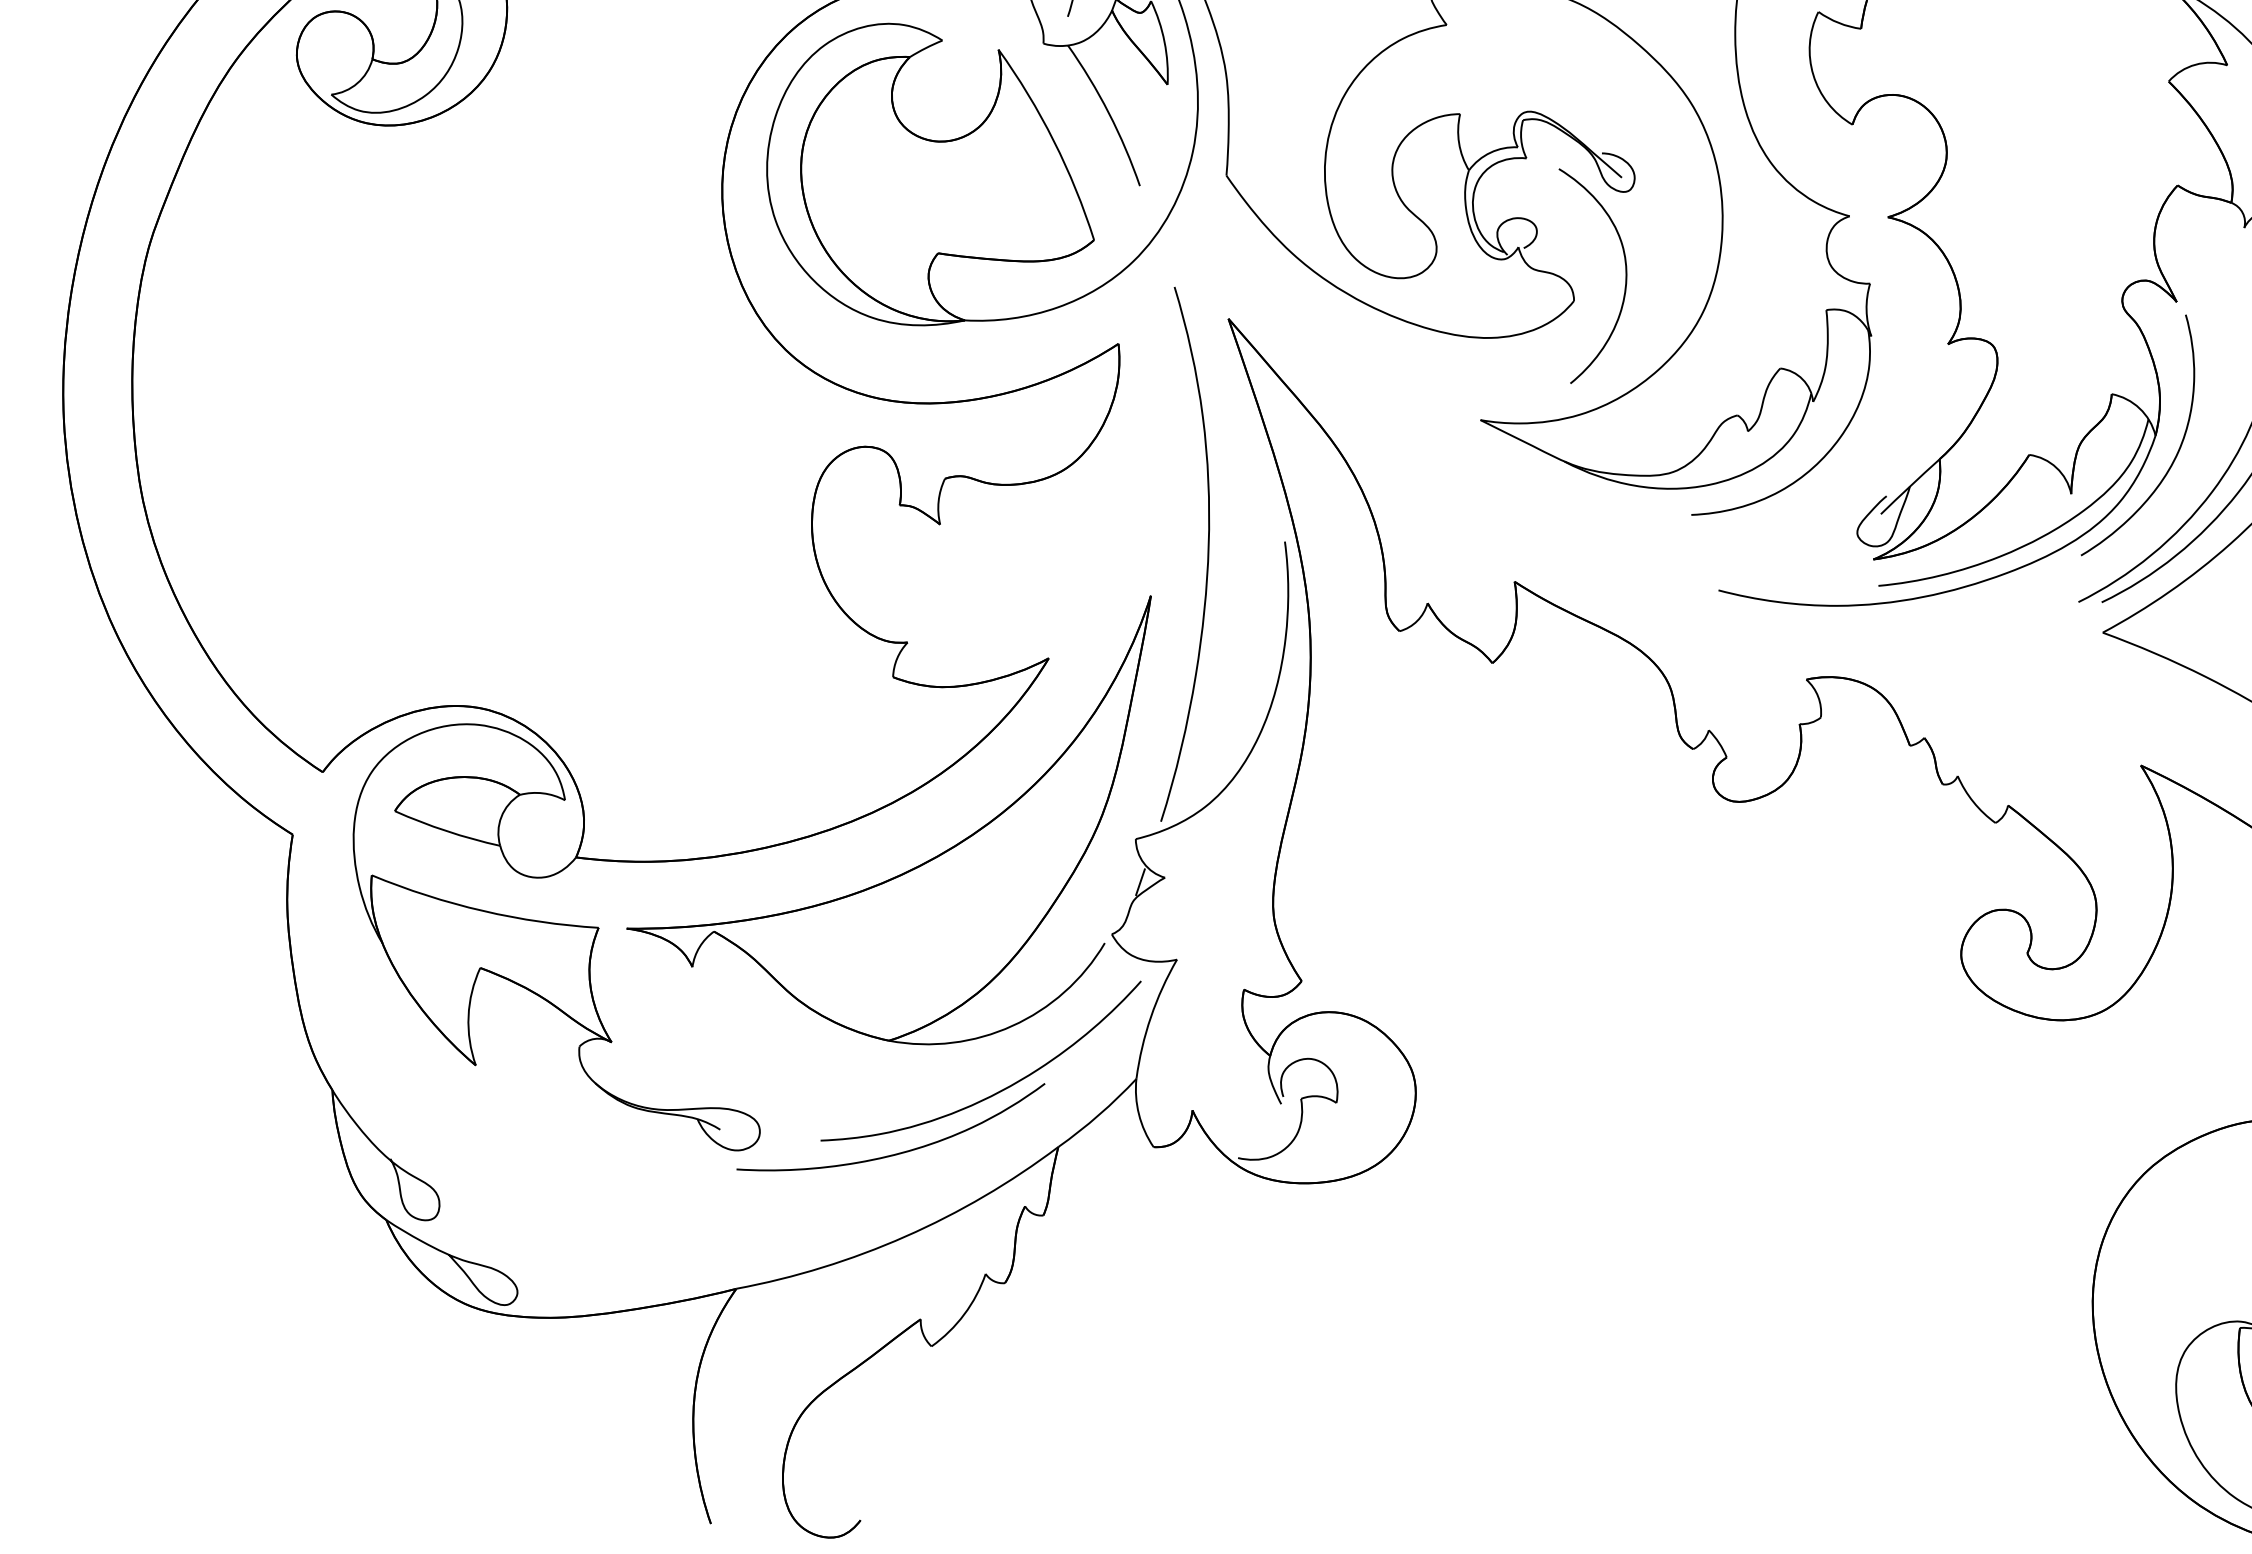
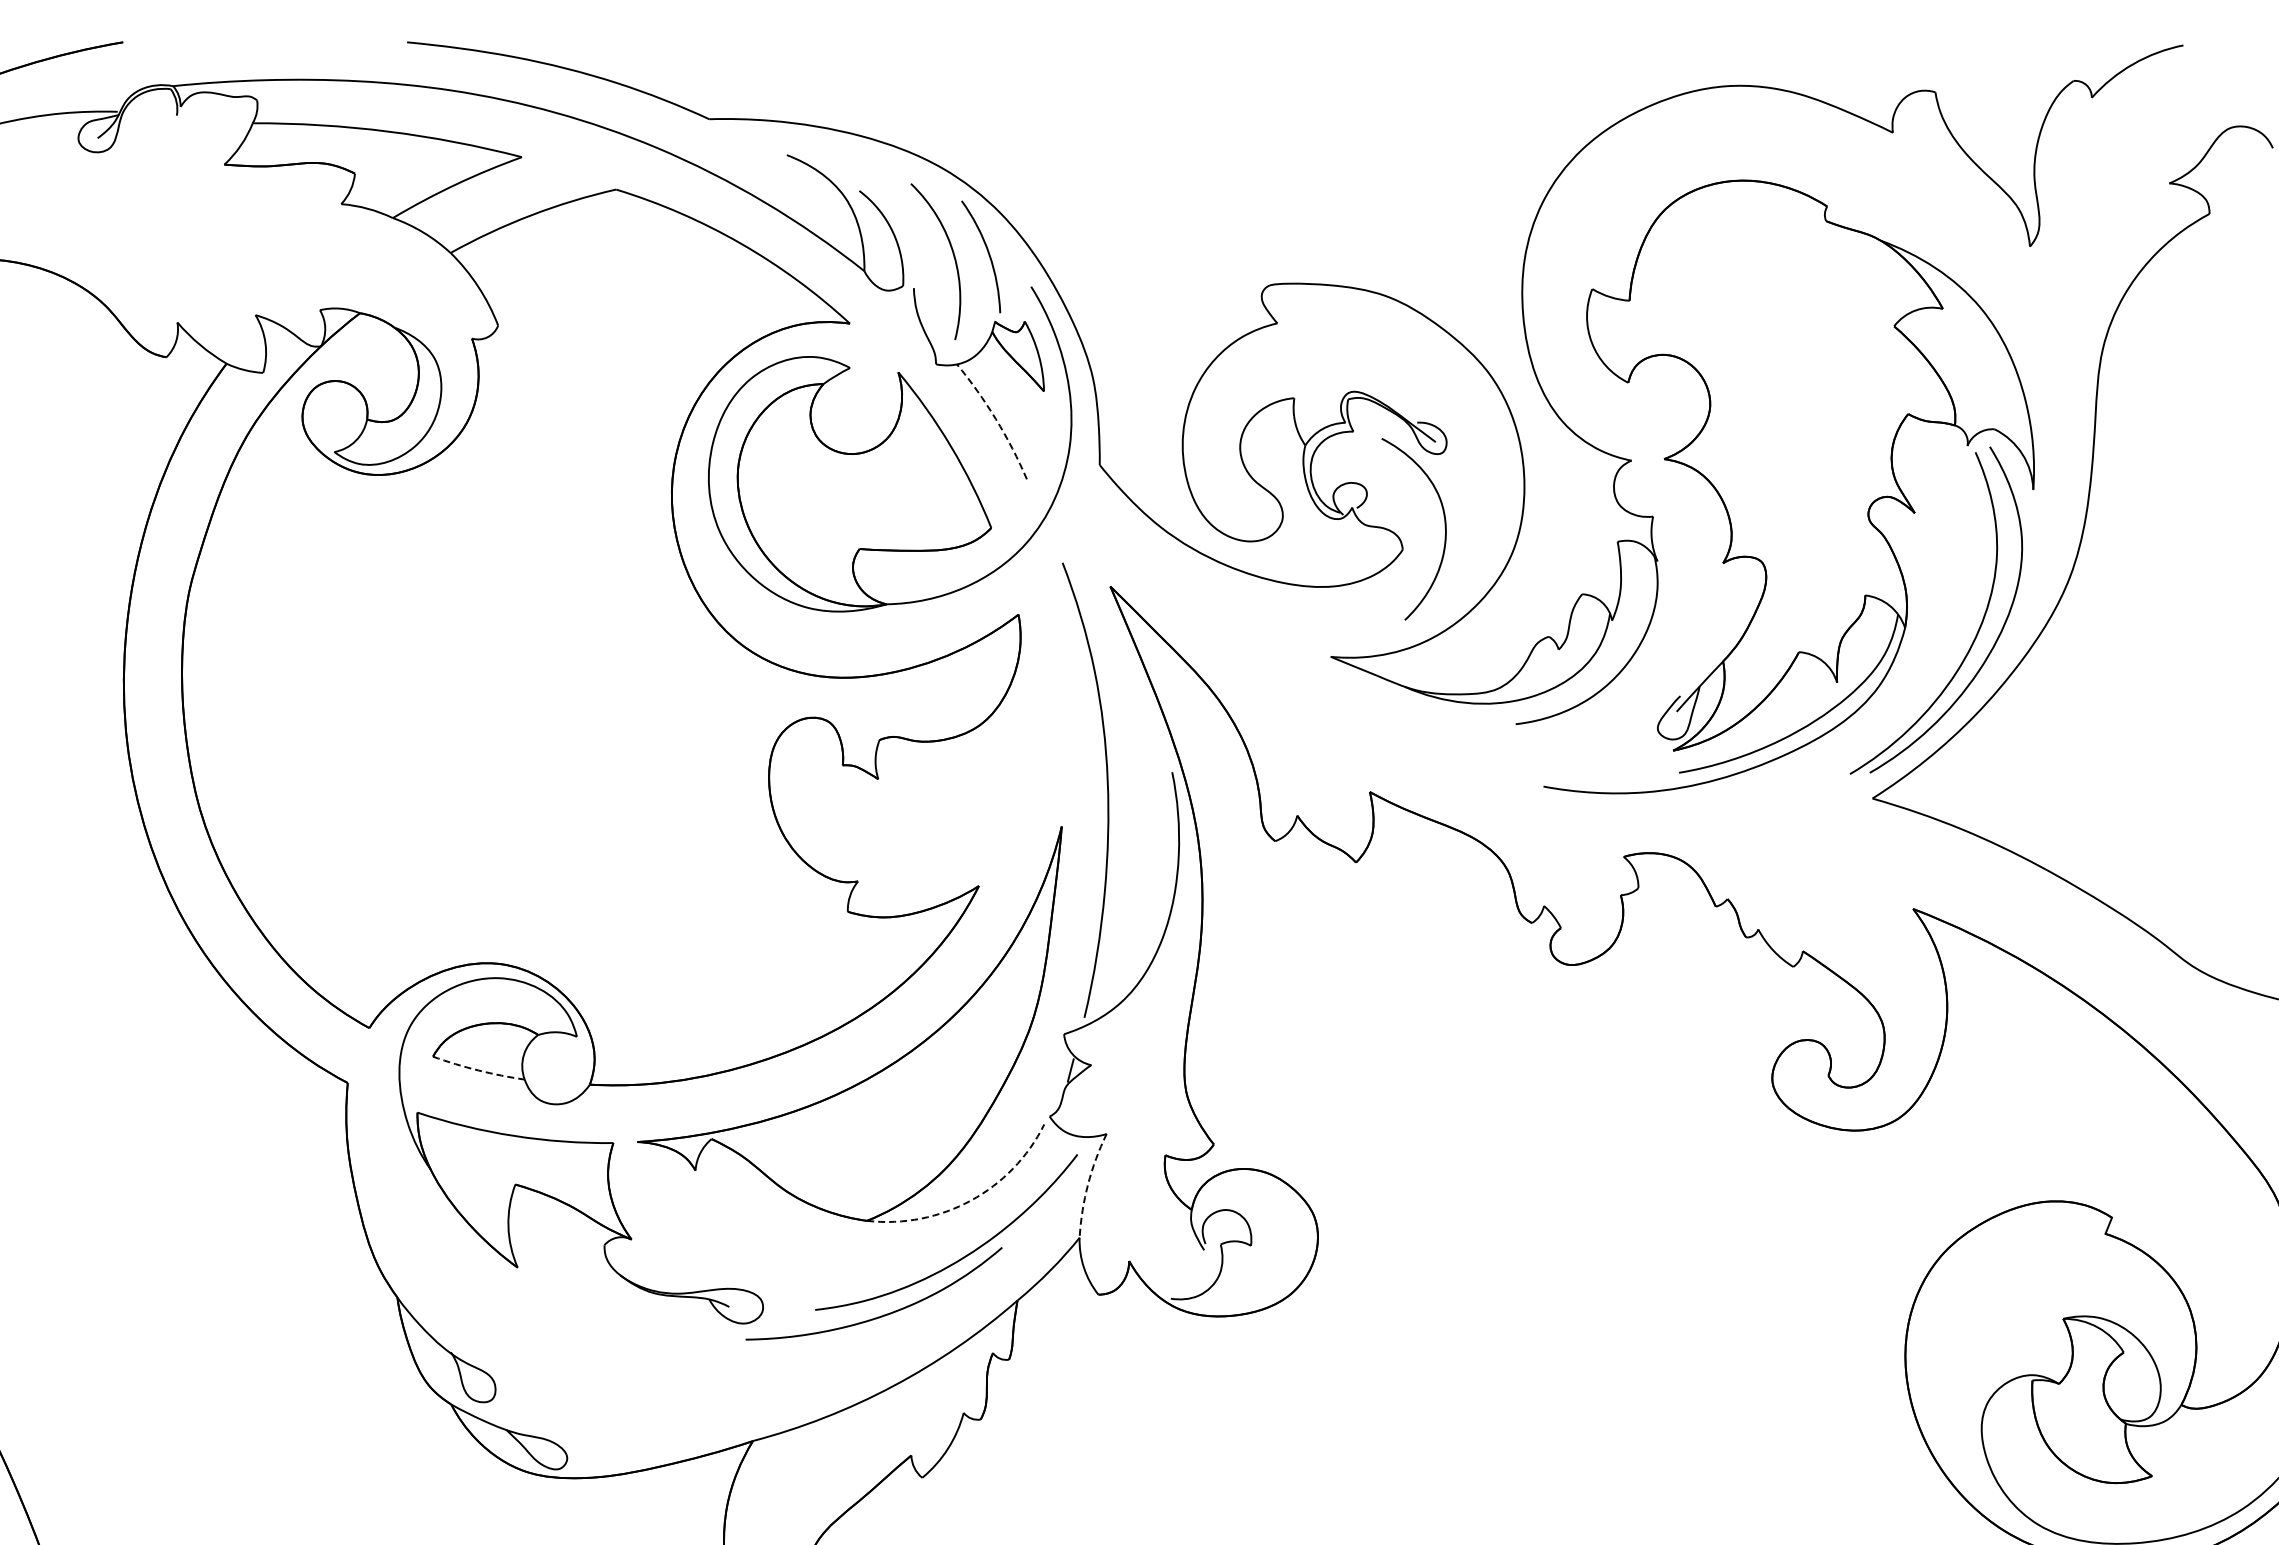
arc: (1108, 113) -> (995, 419), solid -> dashed
curve: (2177, 450) -> (1924, 639), removed
arc: (446, 831) -> (478, 1070), solid -> dashed
arc: (1151, 1017) -> (1088, 1184), solid -> dashed
arc: (1011, 1025) -> (970, 1200), solid -> dashed

